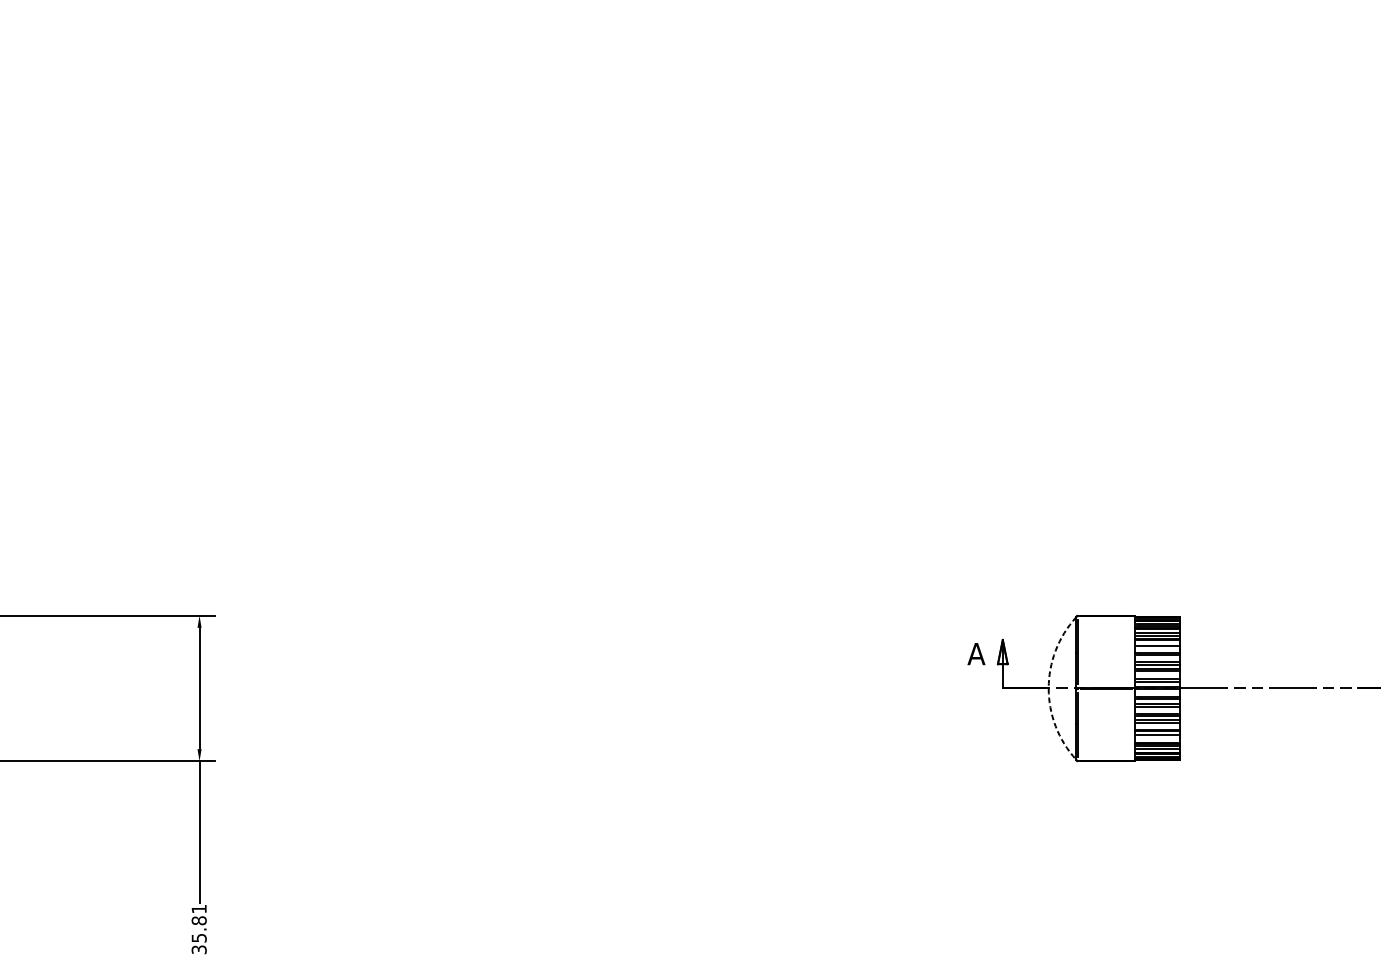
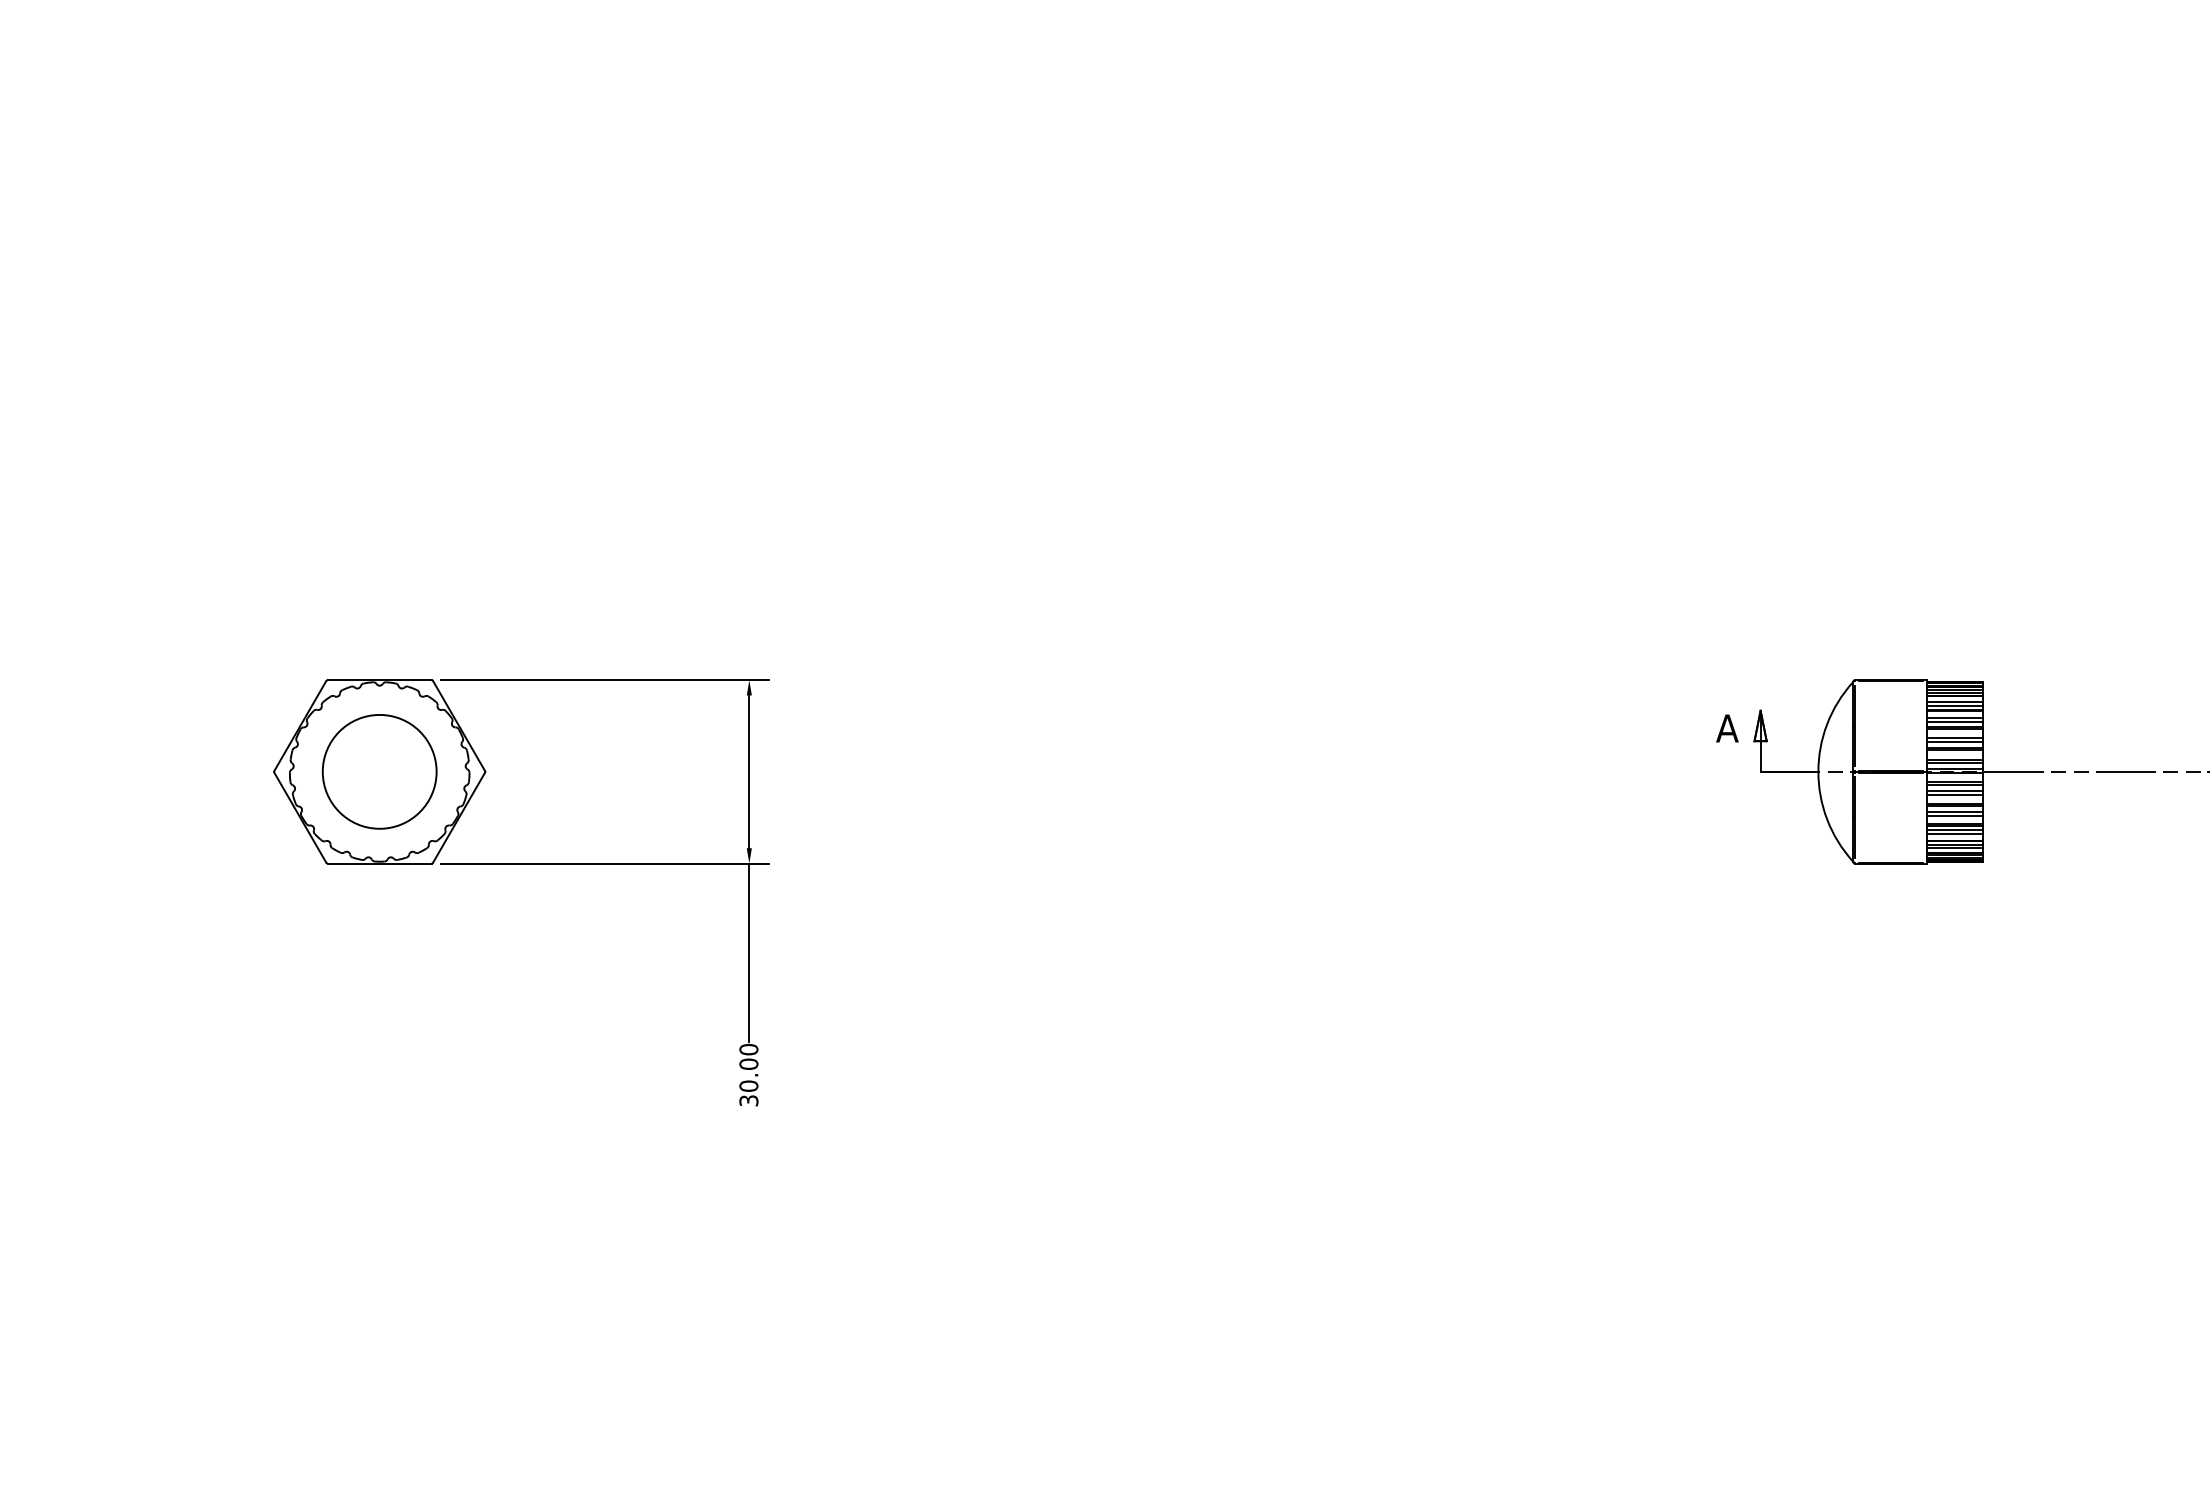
line: (1156, 649) -> (1954, 722), added
arc: (1048, 688) -> (1818, 771), dashed -> solid
line: (1156, 737) -> (1954, 833), added
text: (198, 923) -> (748, 1067), 35.81 -> 30.00

